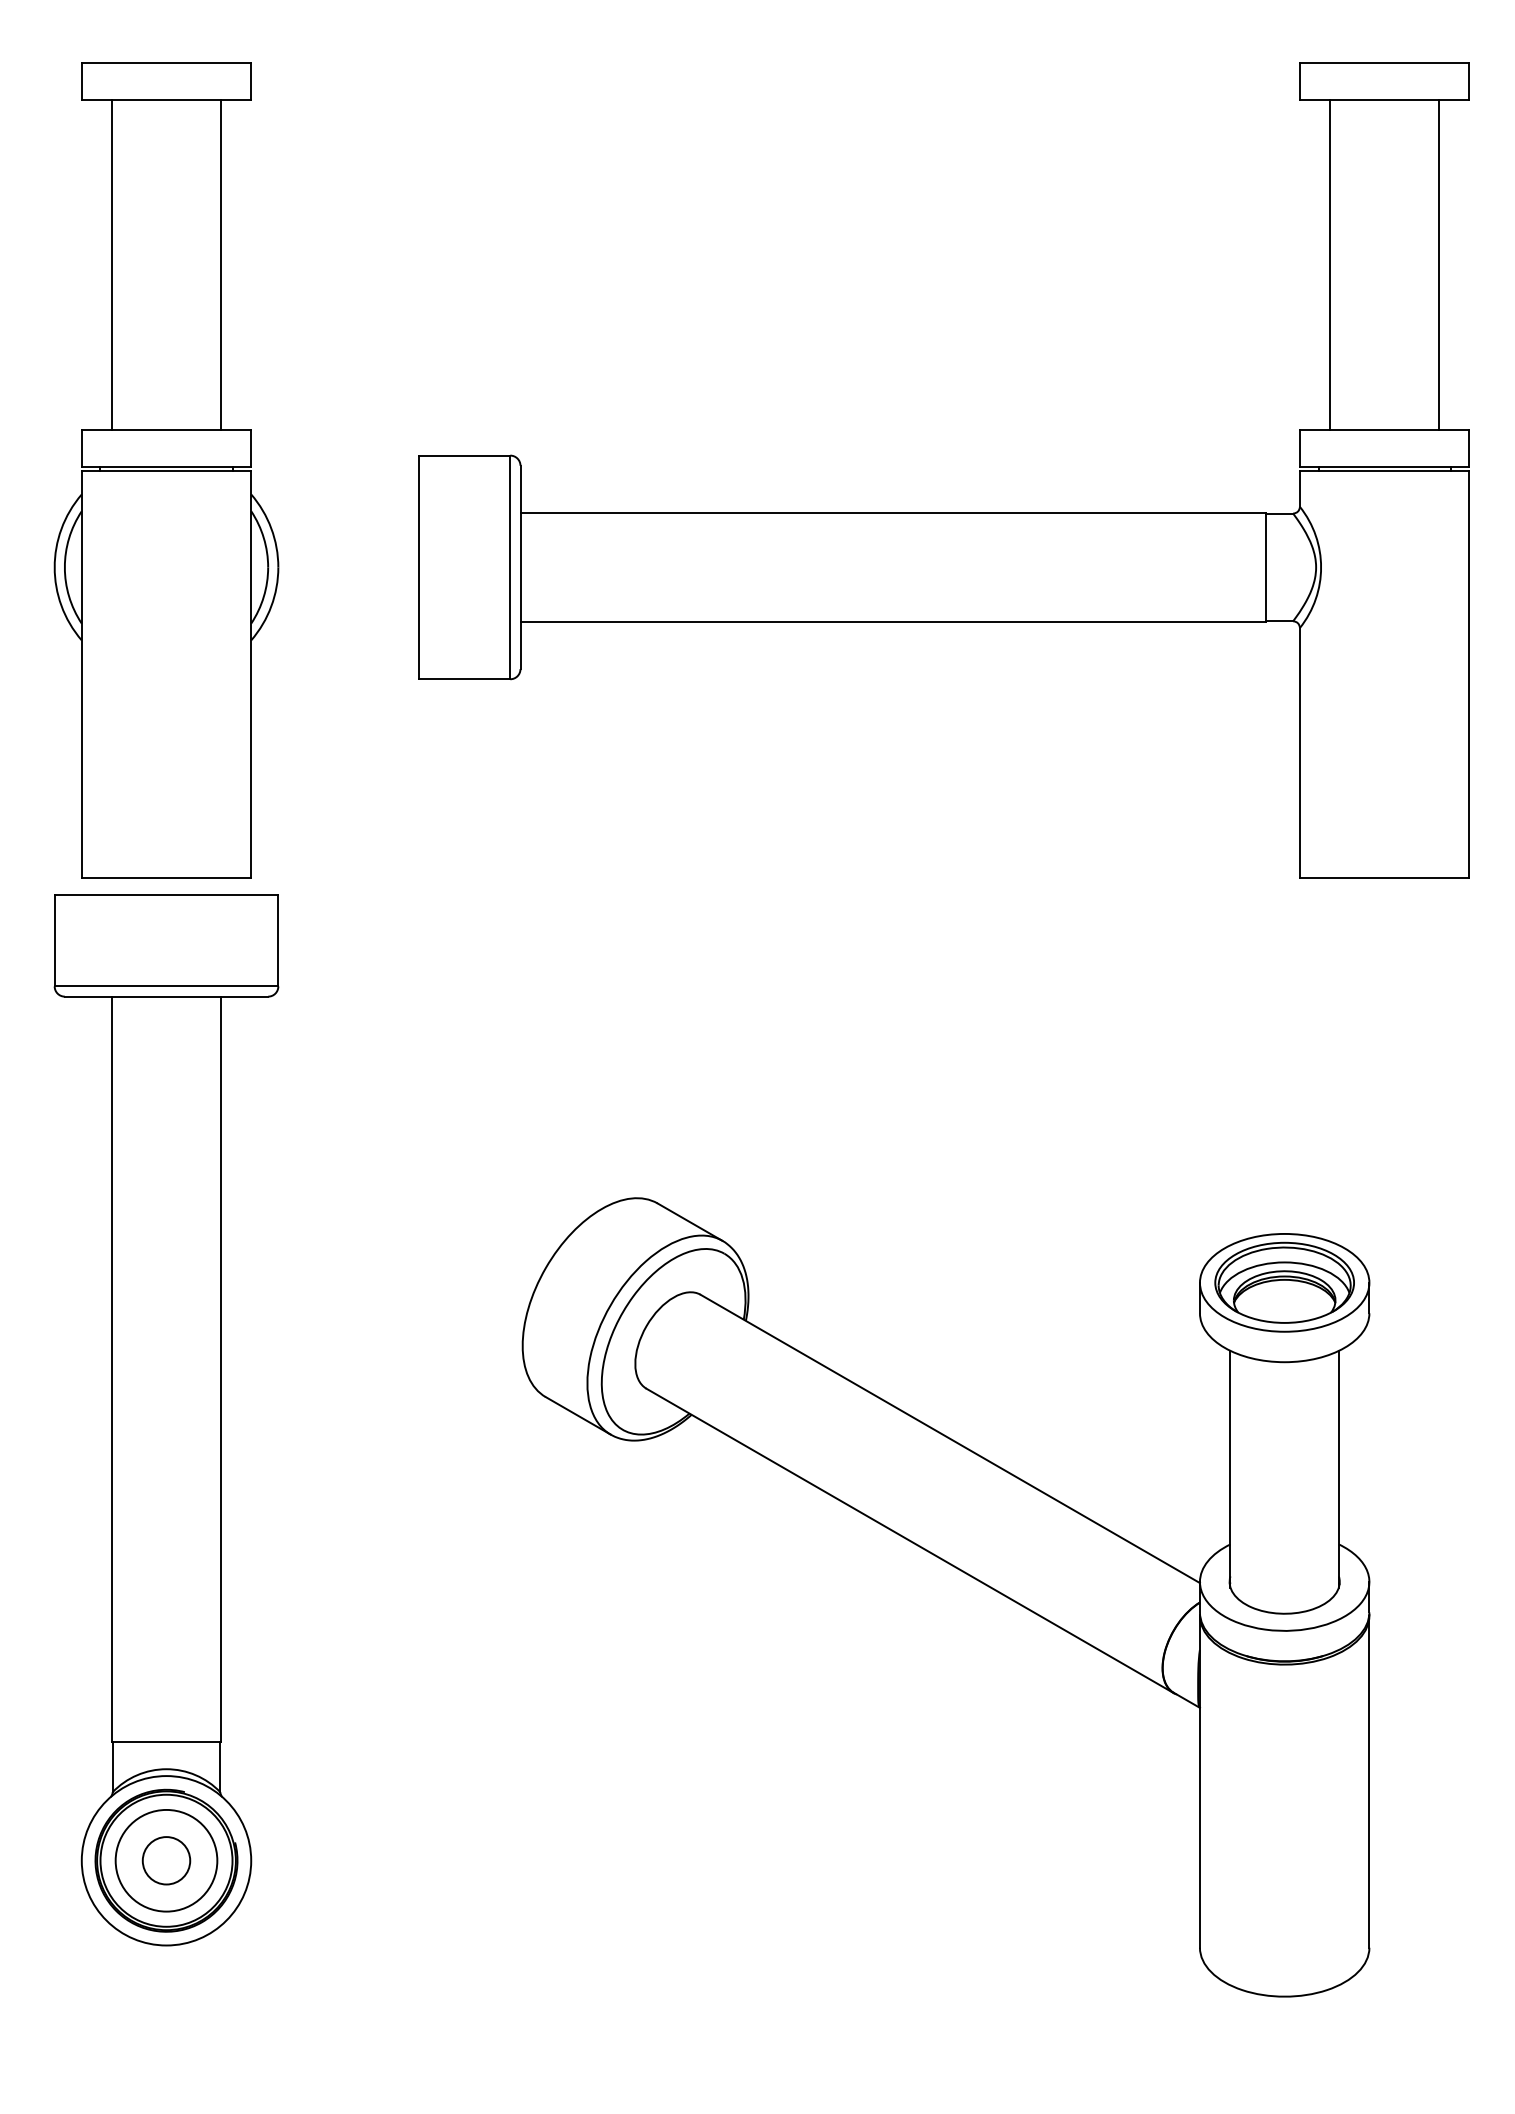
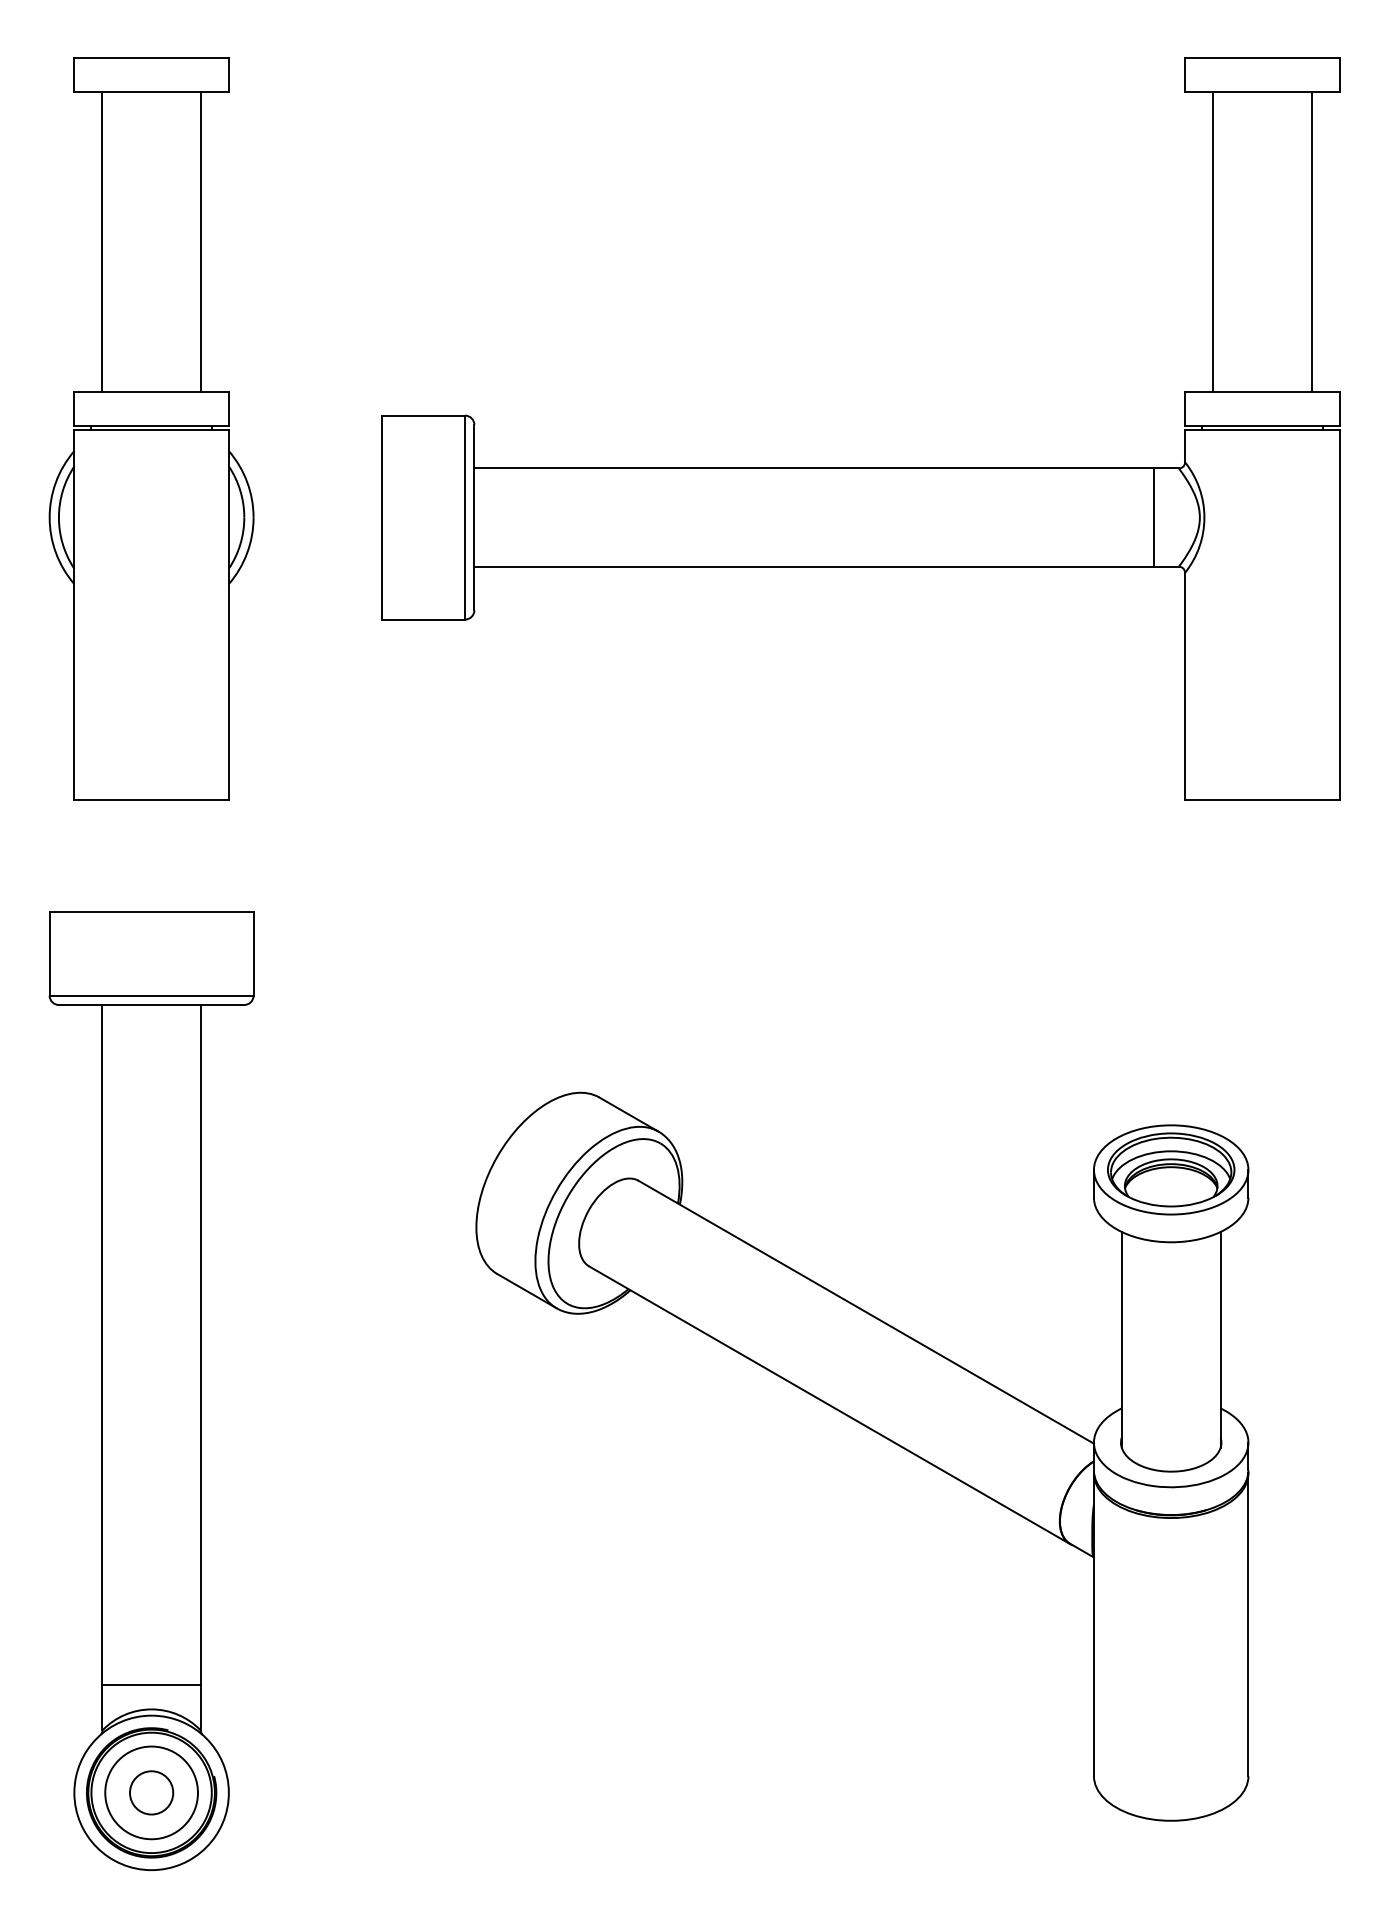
part: (166, 1419) -> (151, 1390), moved

